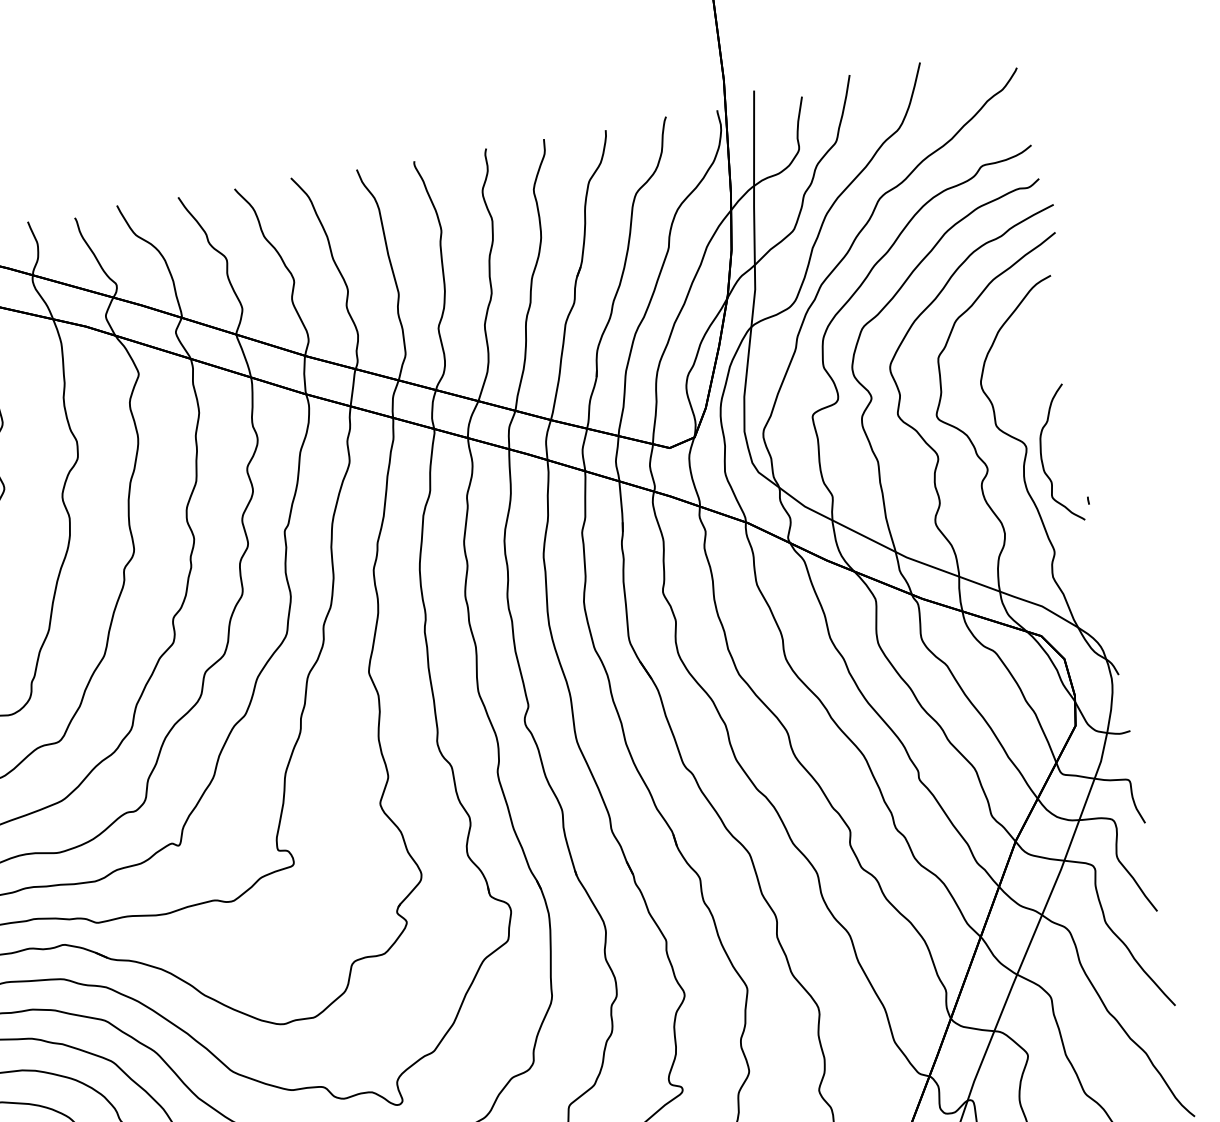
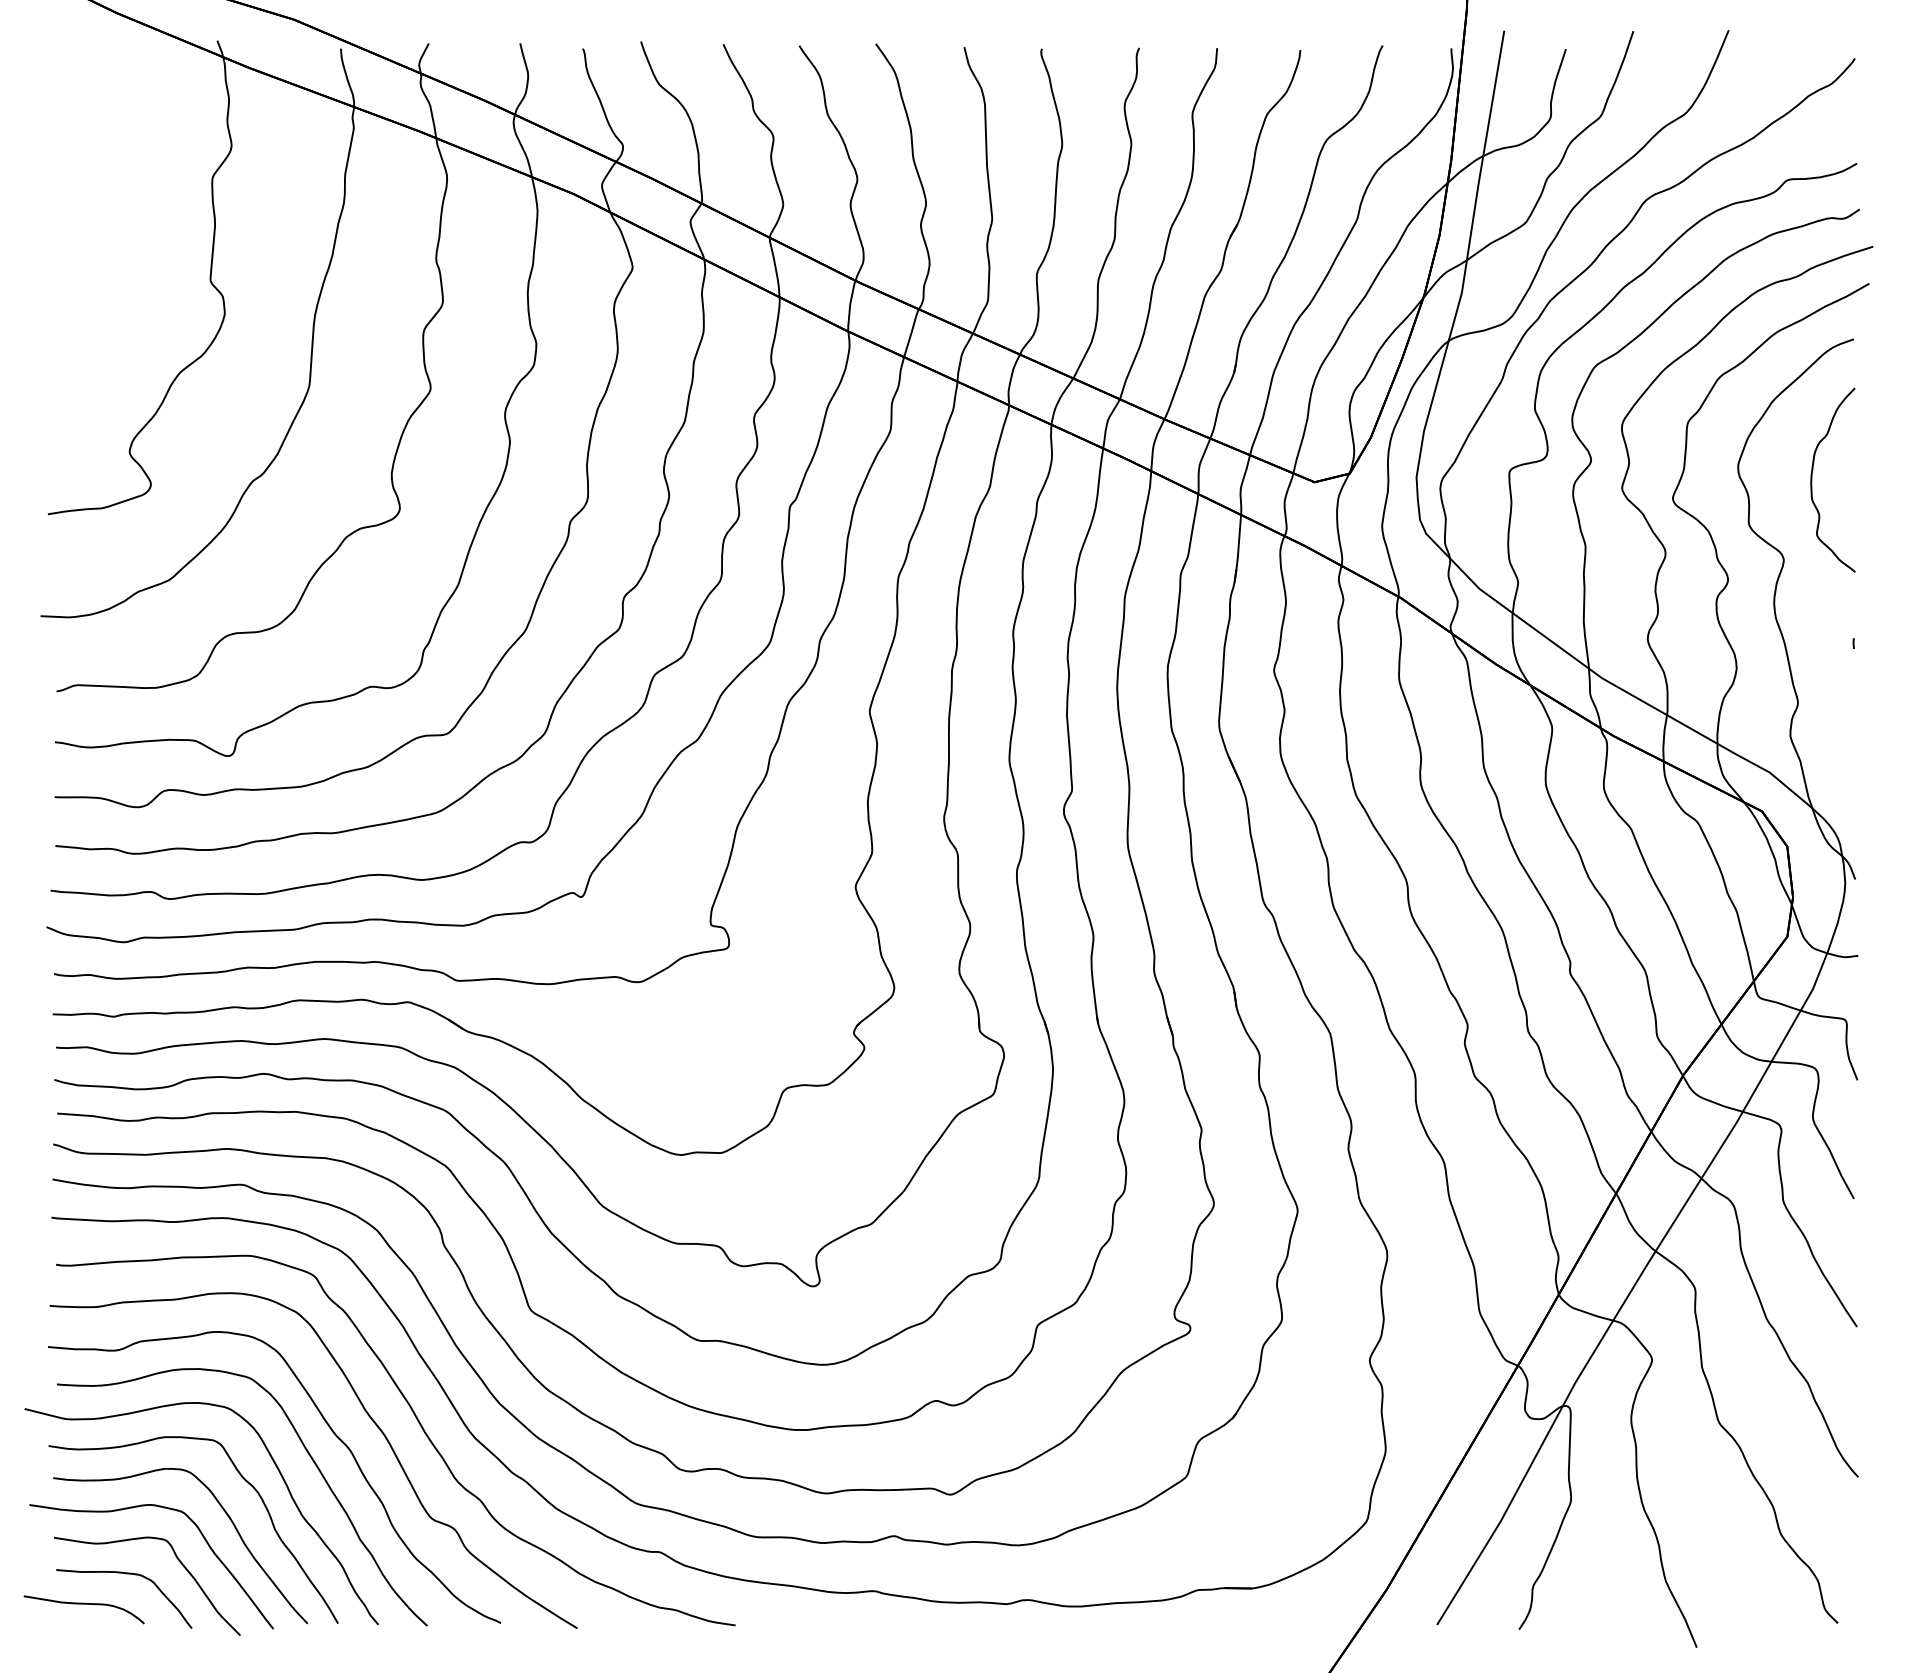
curve: (1042, 456) -> (1812, 479), moved

